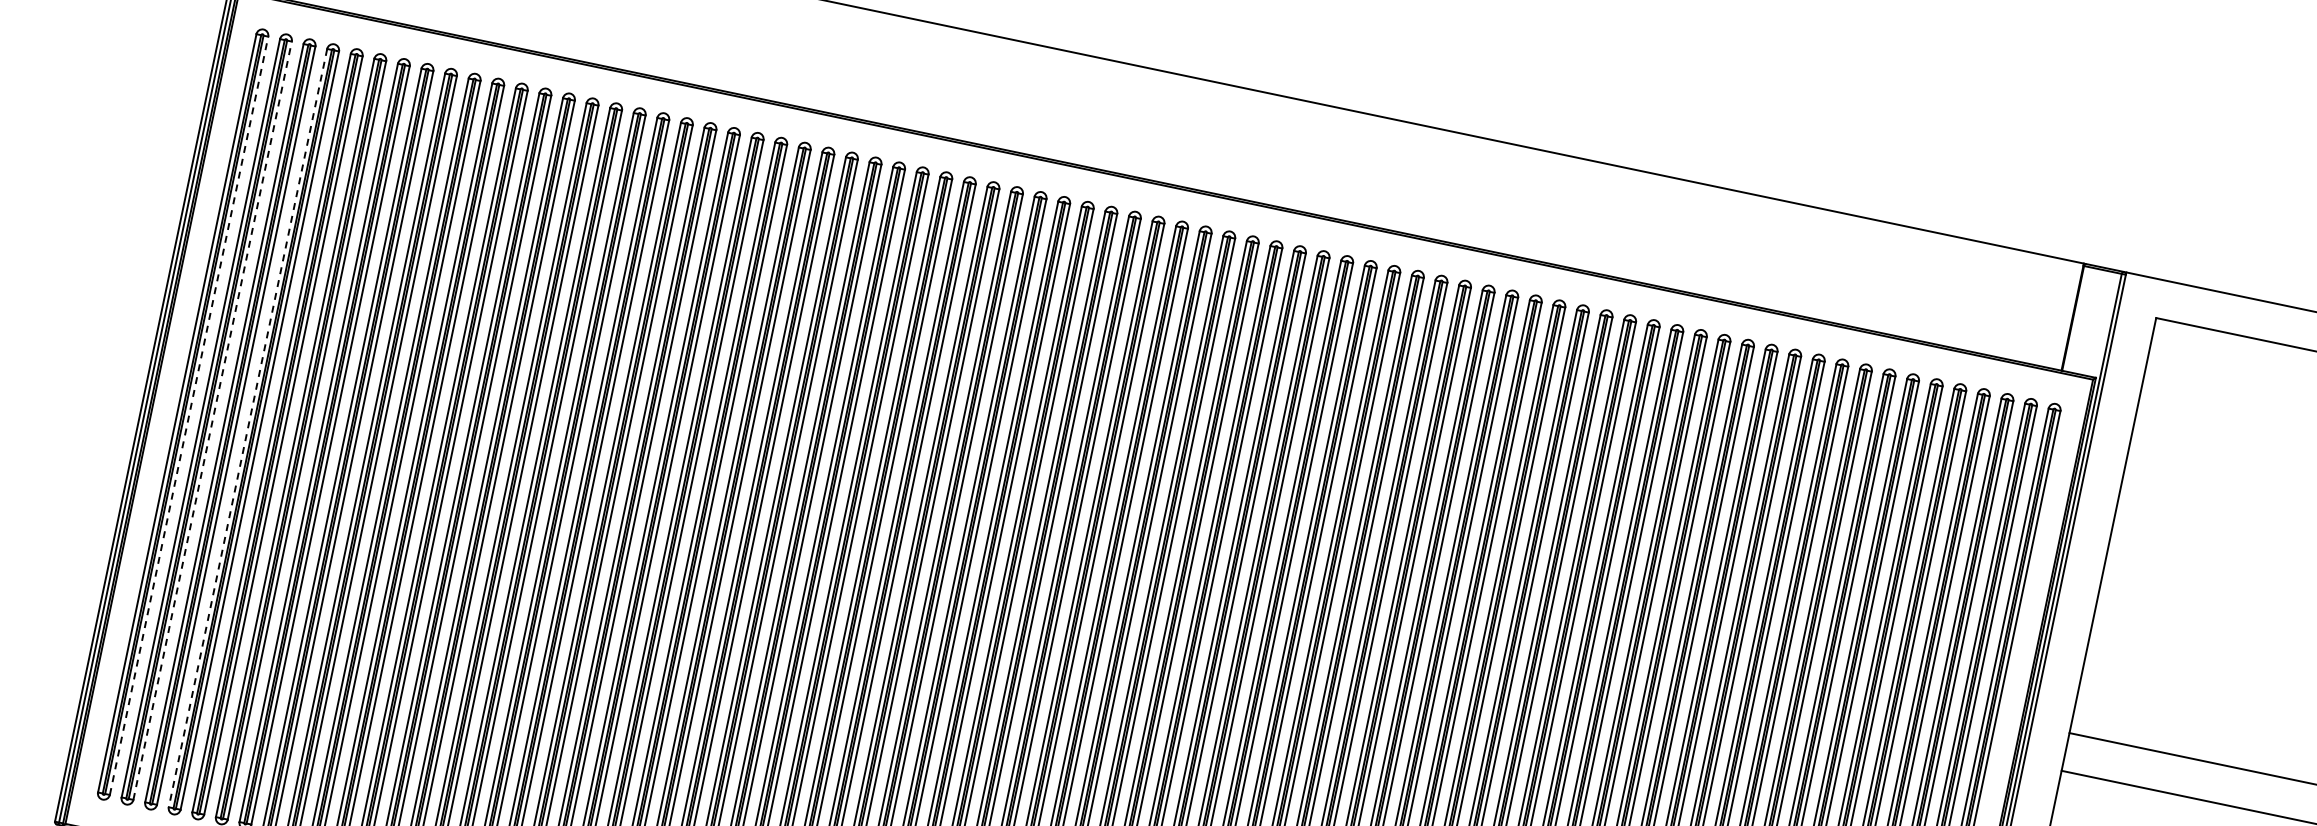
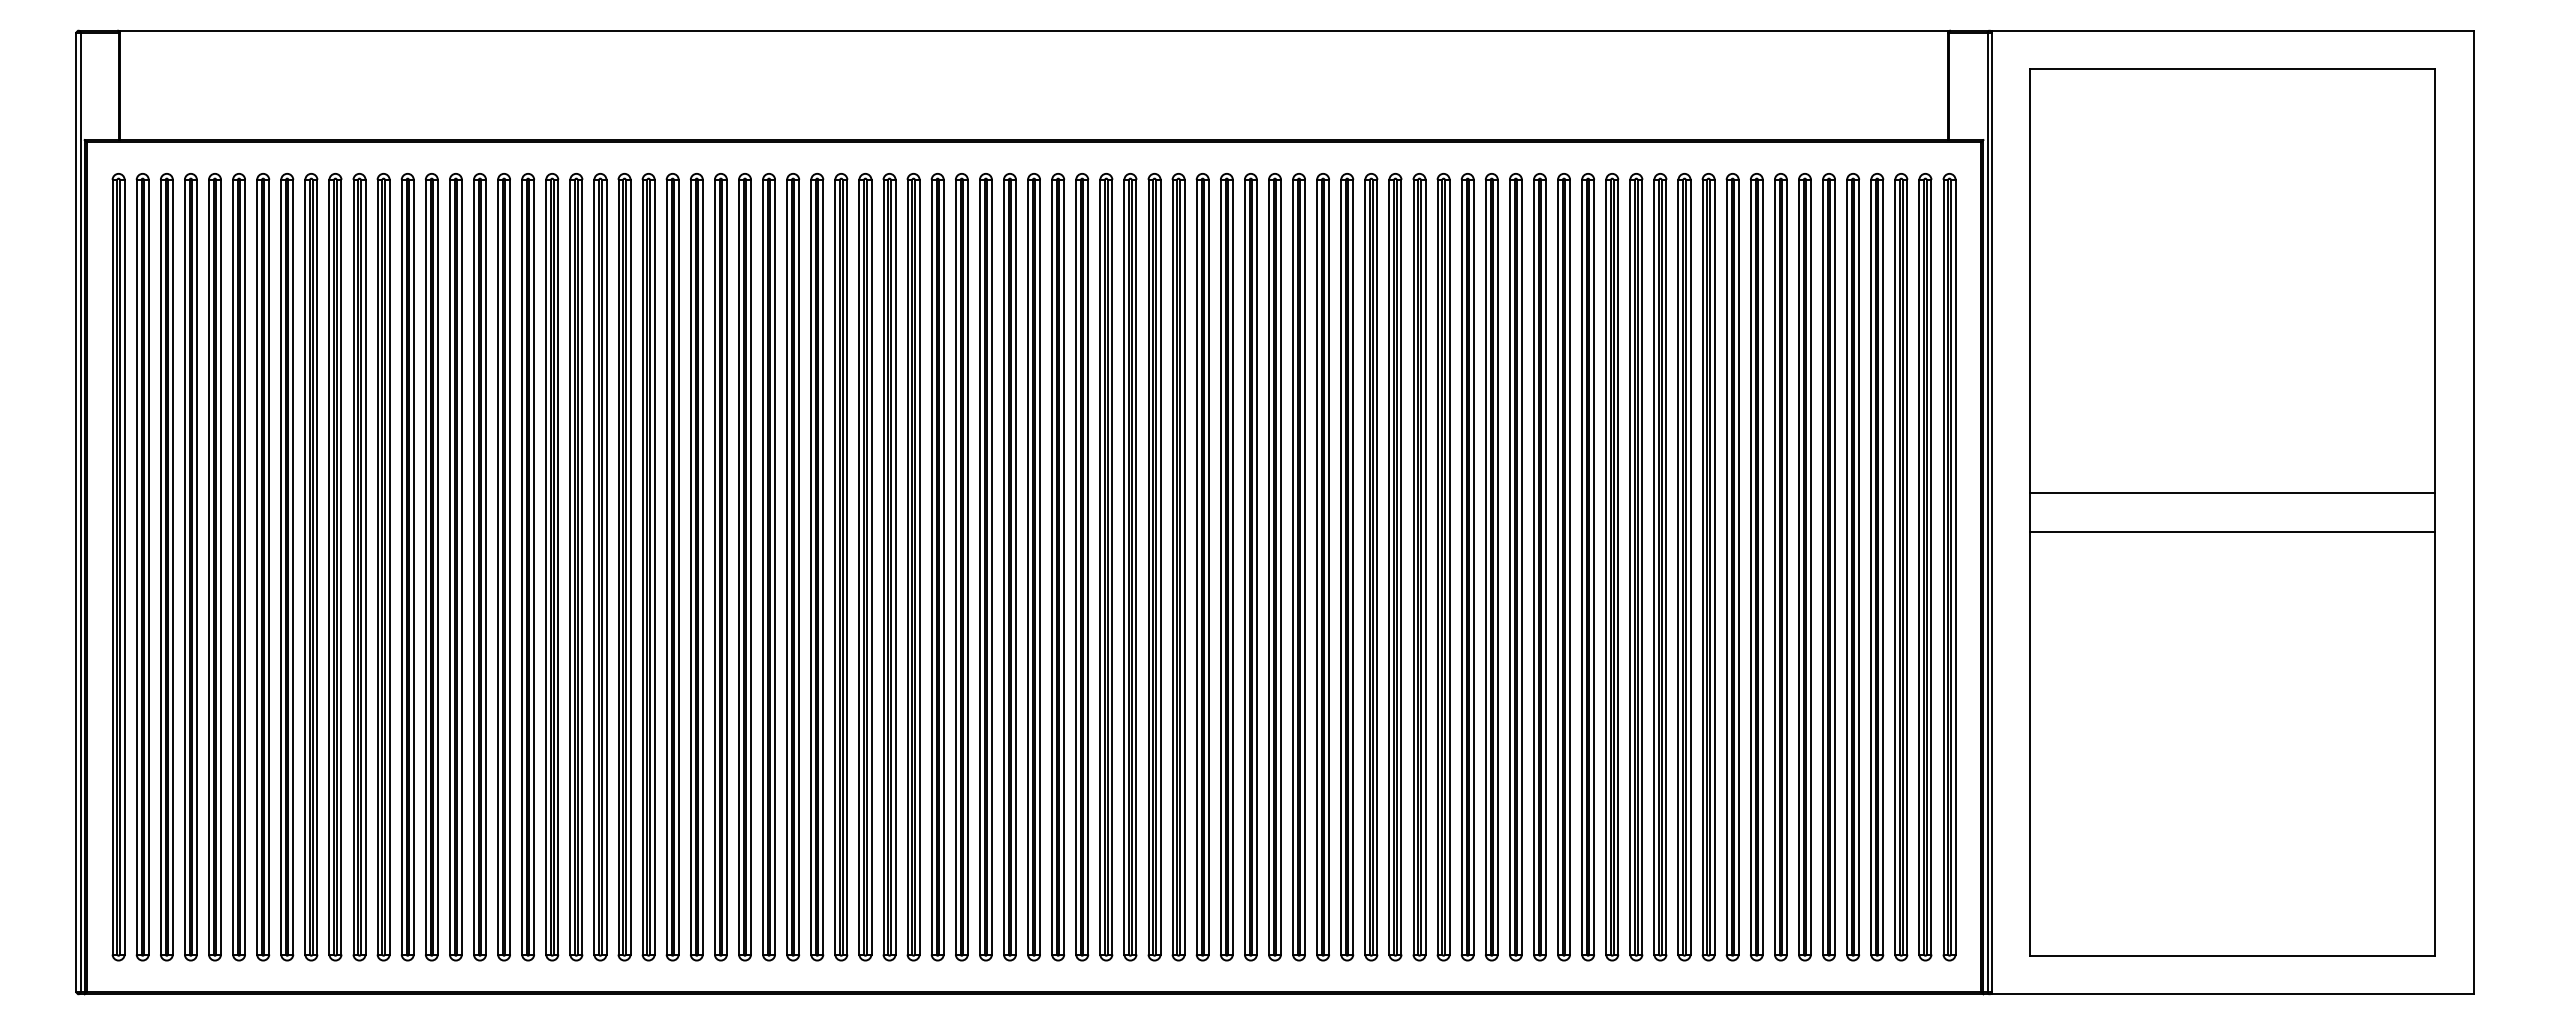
line: (189, 415) -> (124, 566), dashed -> solid
line: (212, 420) -> (148, 566), dashed -> solid
line: (247, 428) -> (184, 567), dashed -> solid

